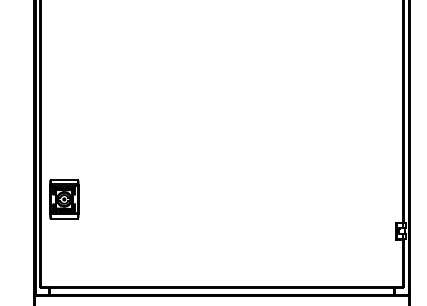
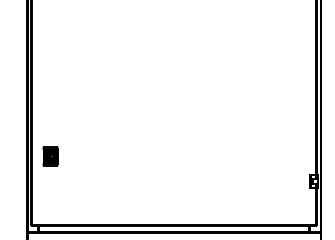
part: (64, 199) -> (50, 156), size x0.62

